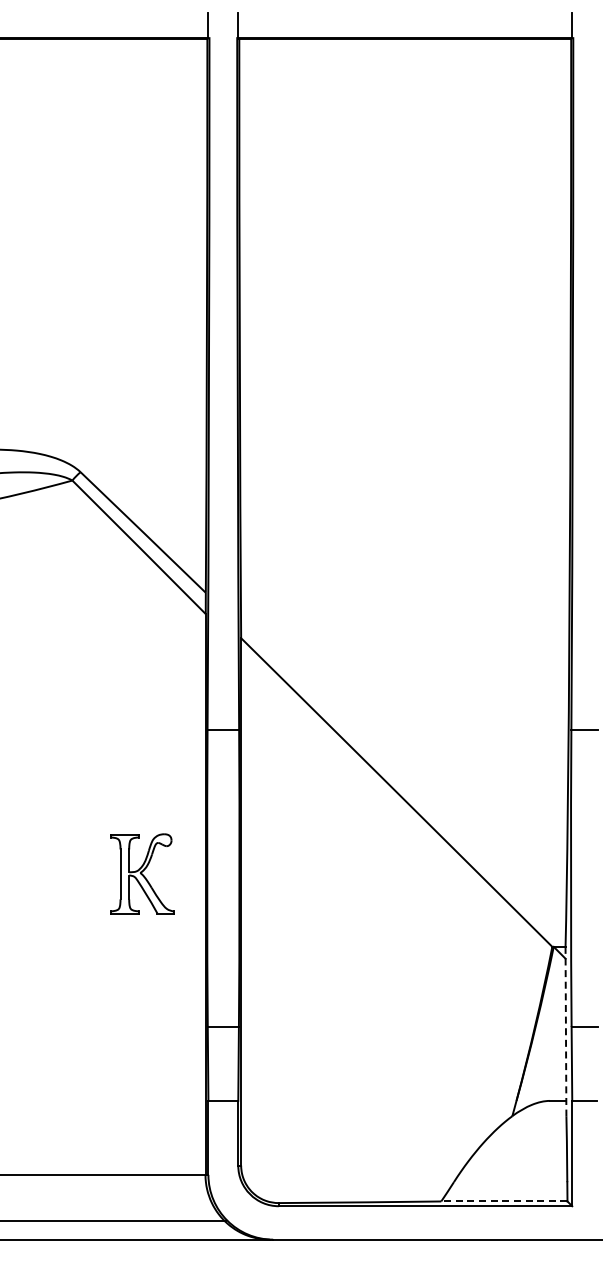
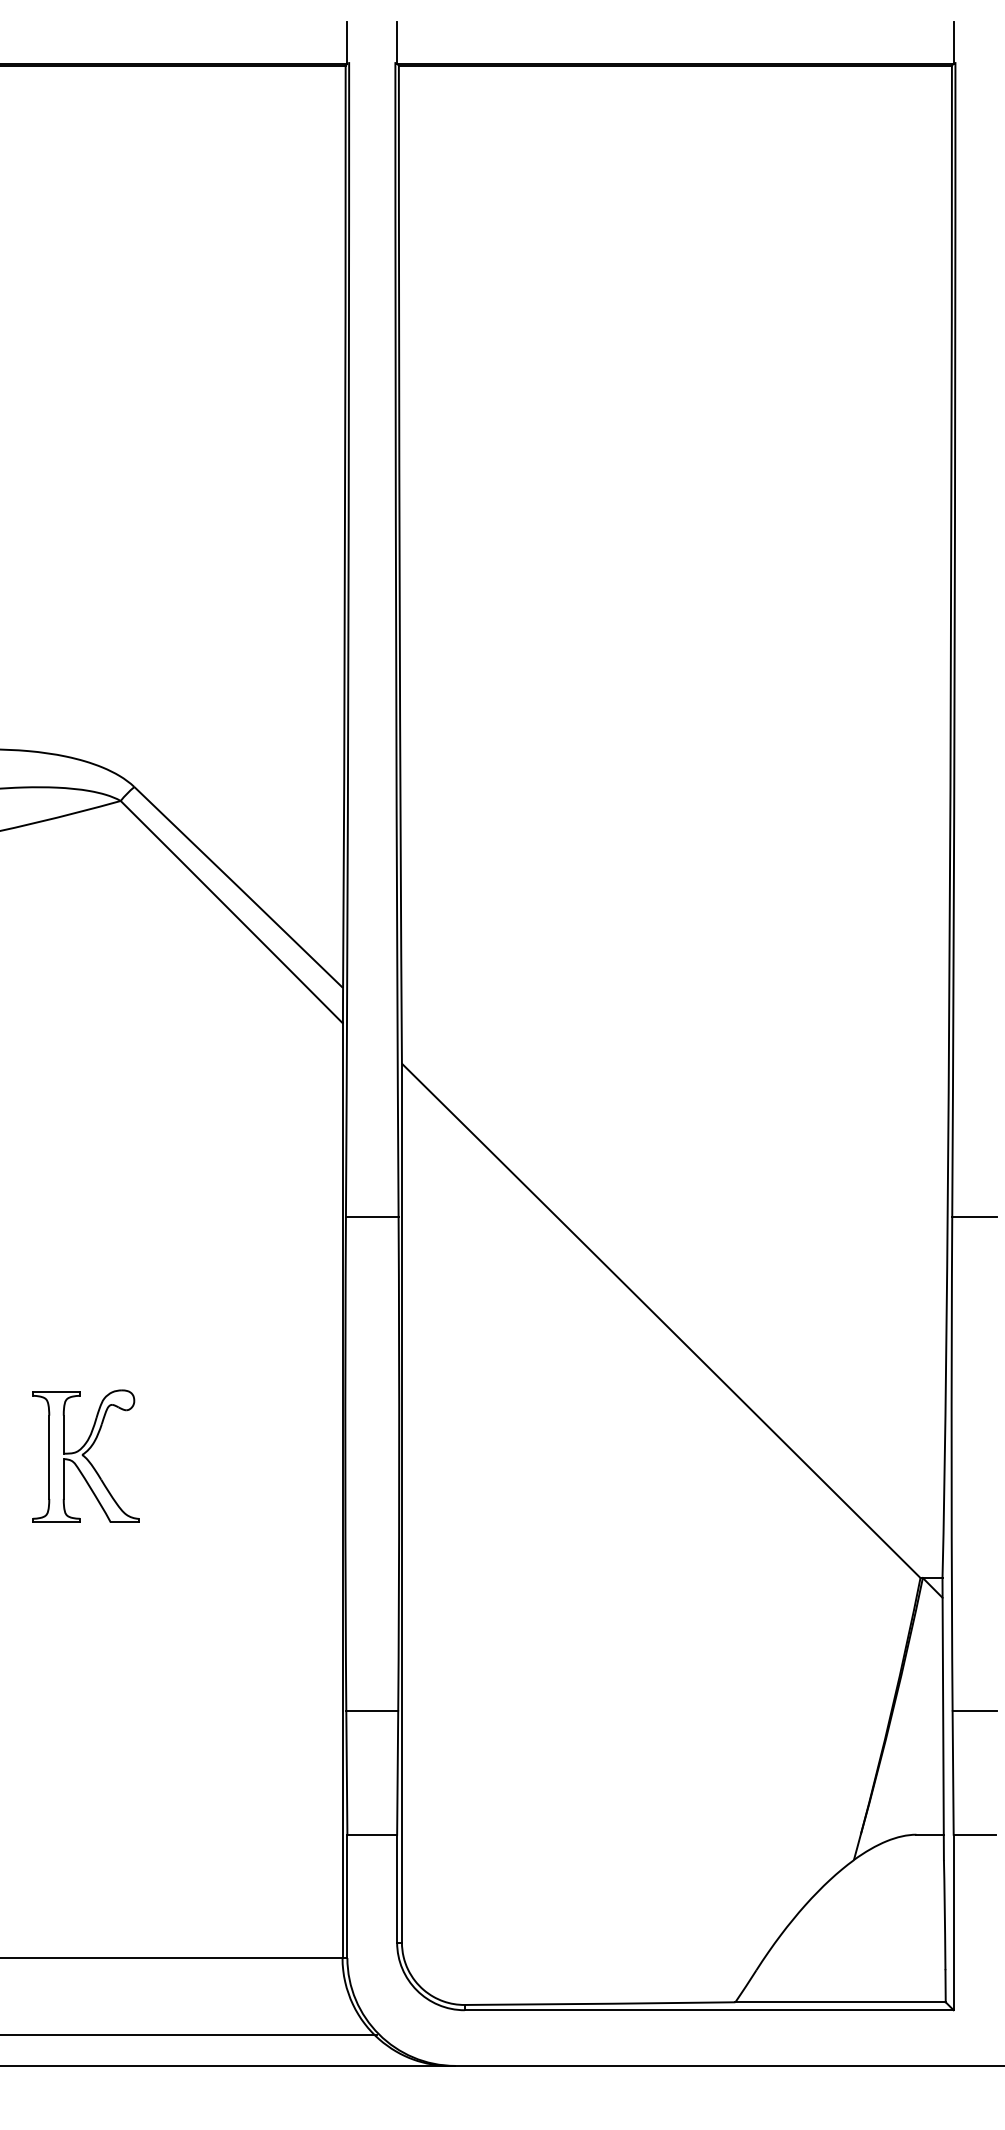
part: (142, 873) -> (85, 1455), moved
line: (565, 1031) -> (942, 1719), dashed -> solid
line: (503, 1201) -> (839, 2002), dashed -> solid

